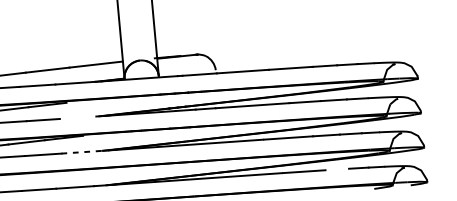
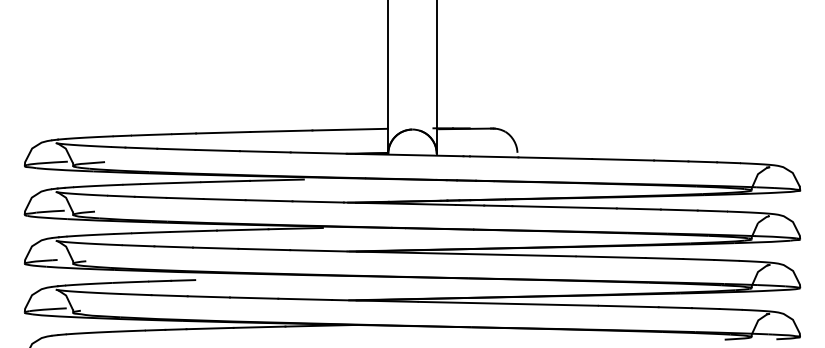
line: (77, 117) -> (317, 201), added
line: (81, 152) -> (318, 250), dashed -> solid
line: (336, 169) -> (674, 307), added

